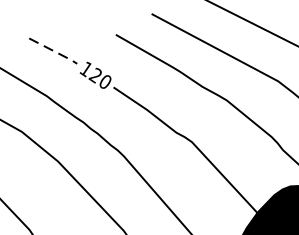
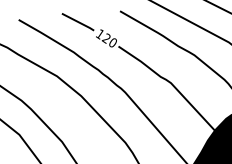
line: (53, 51) -> (78, 22), dashed -> solid

